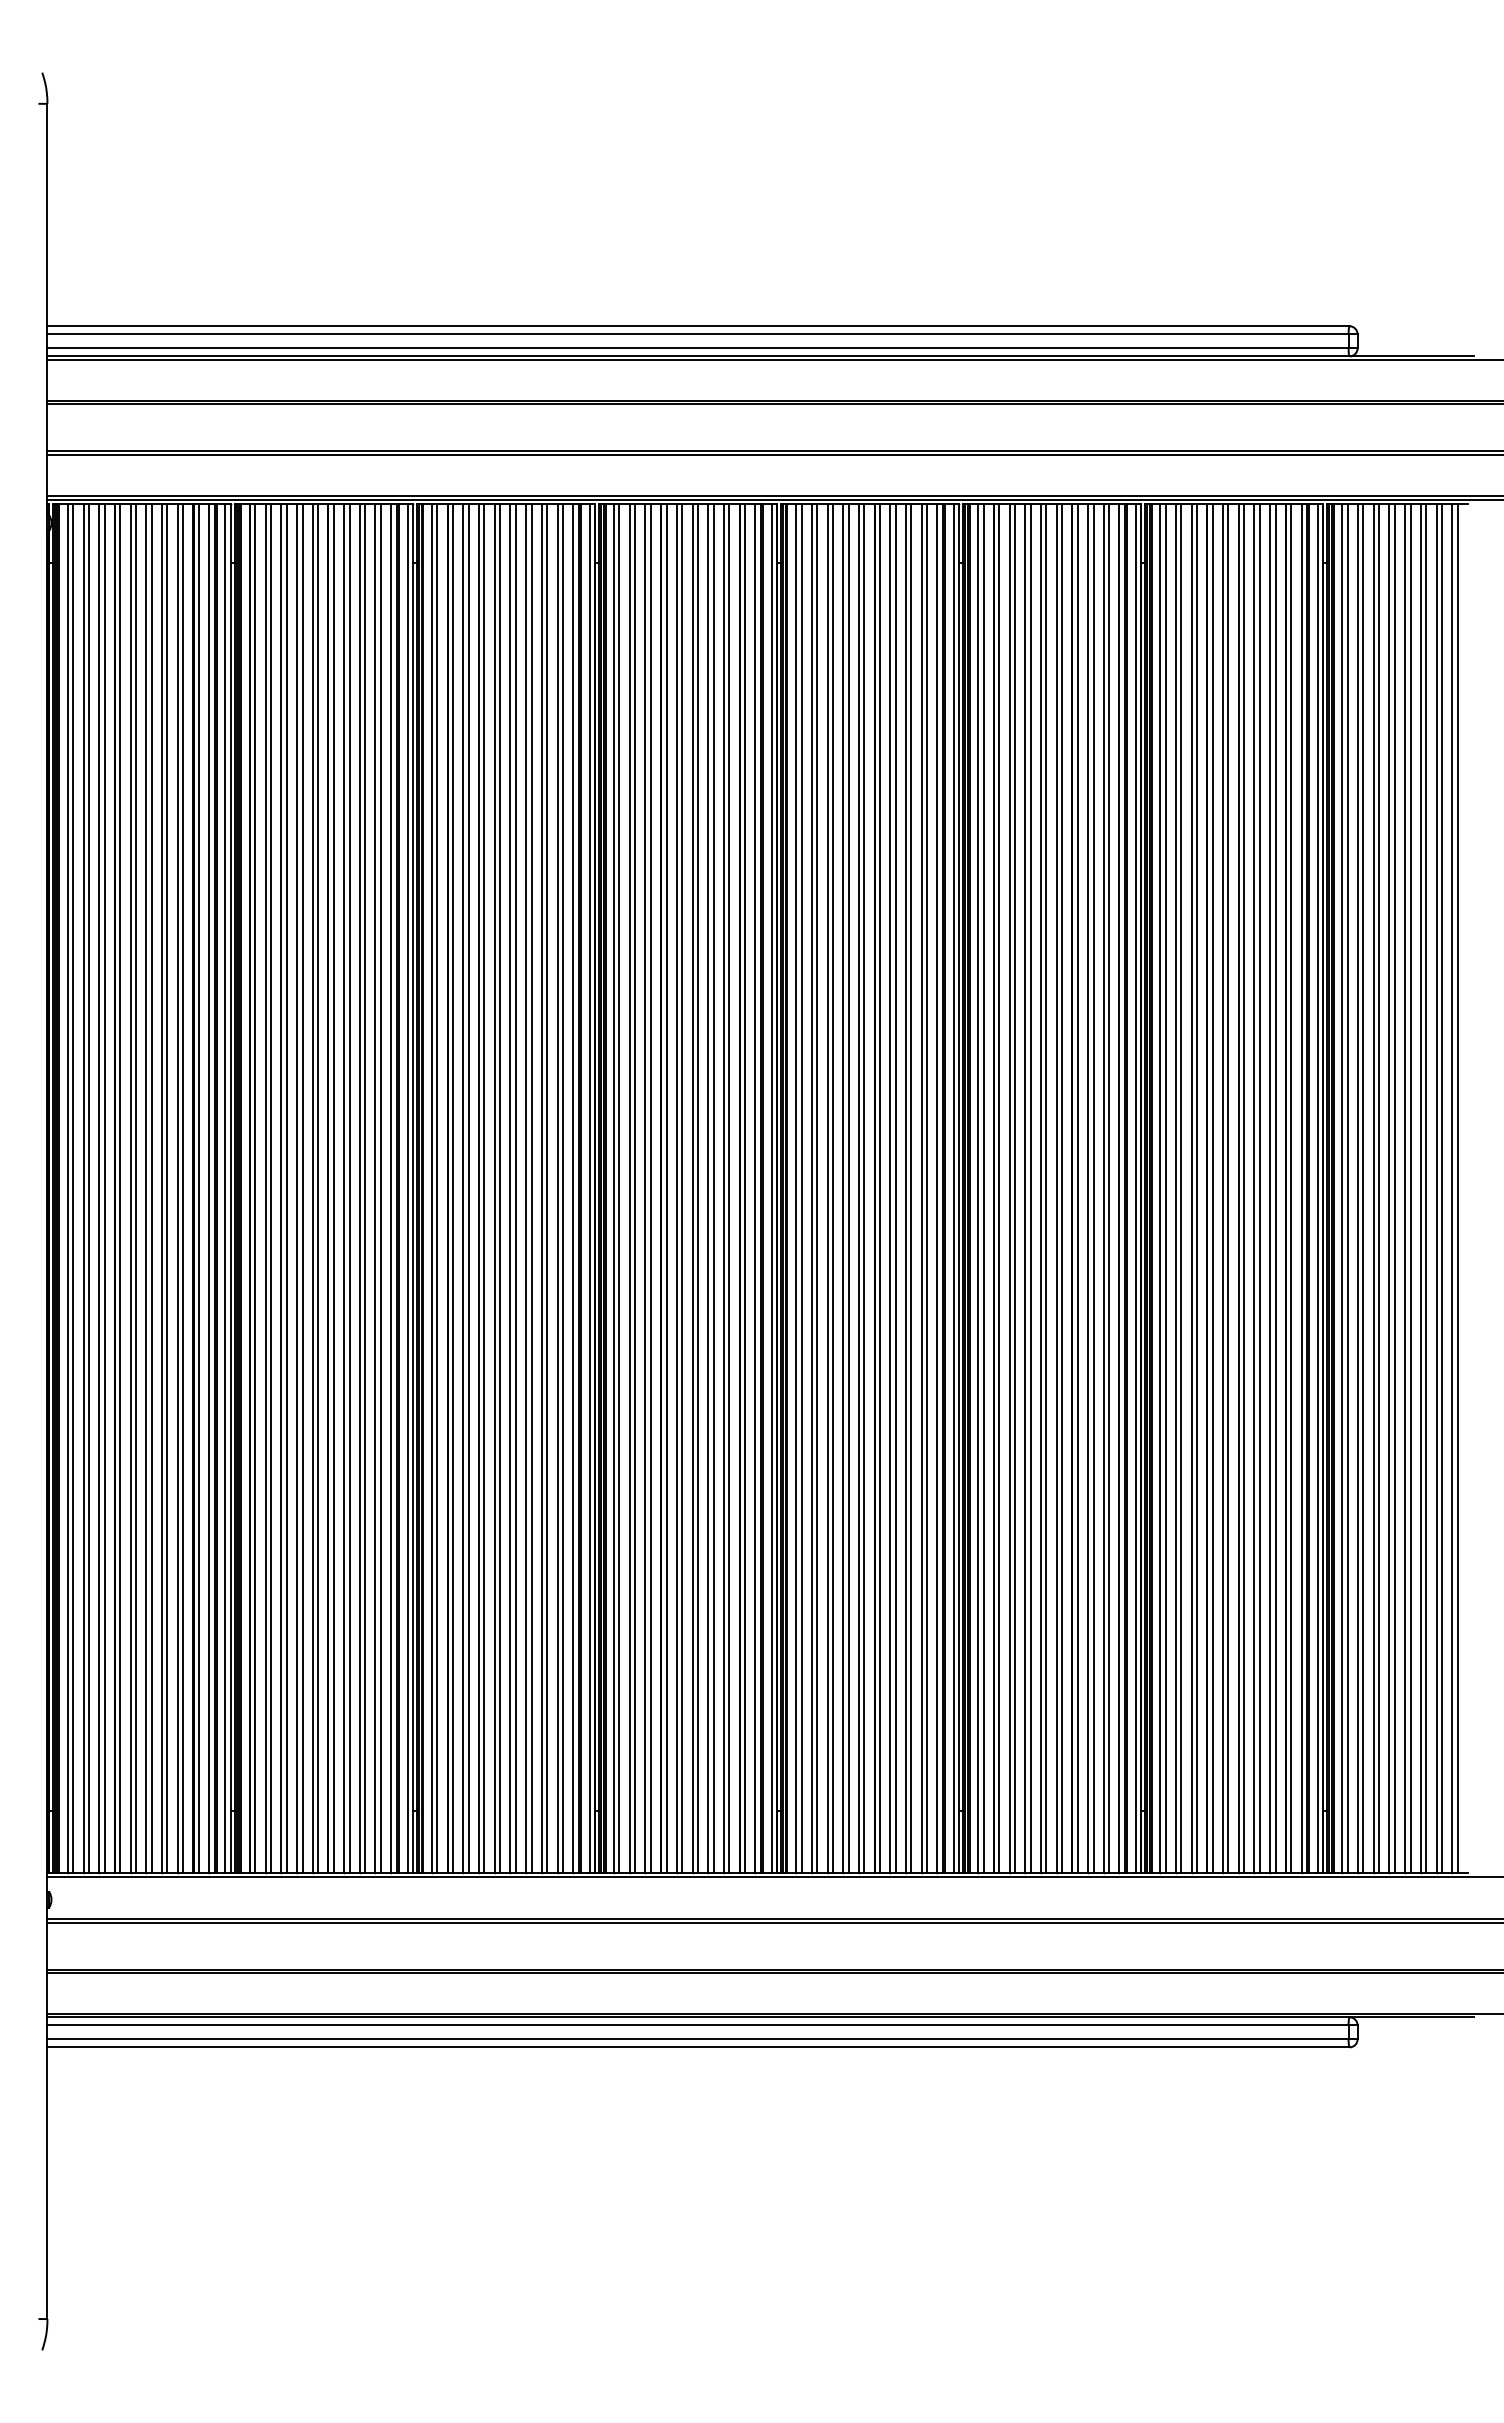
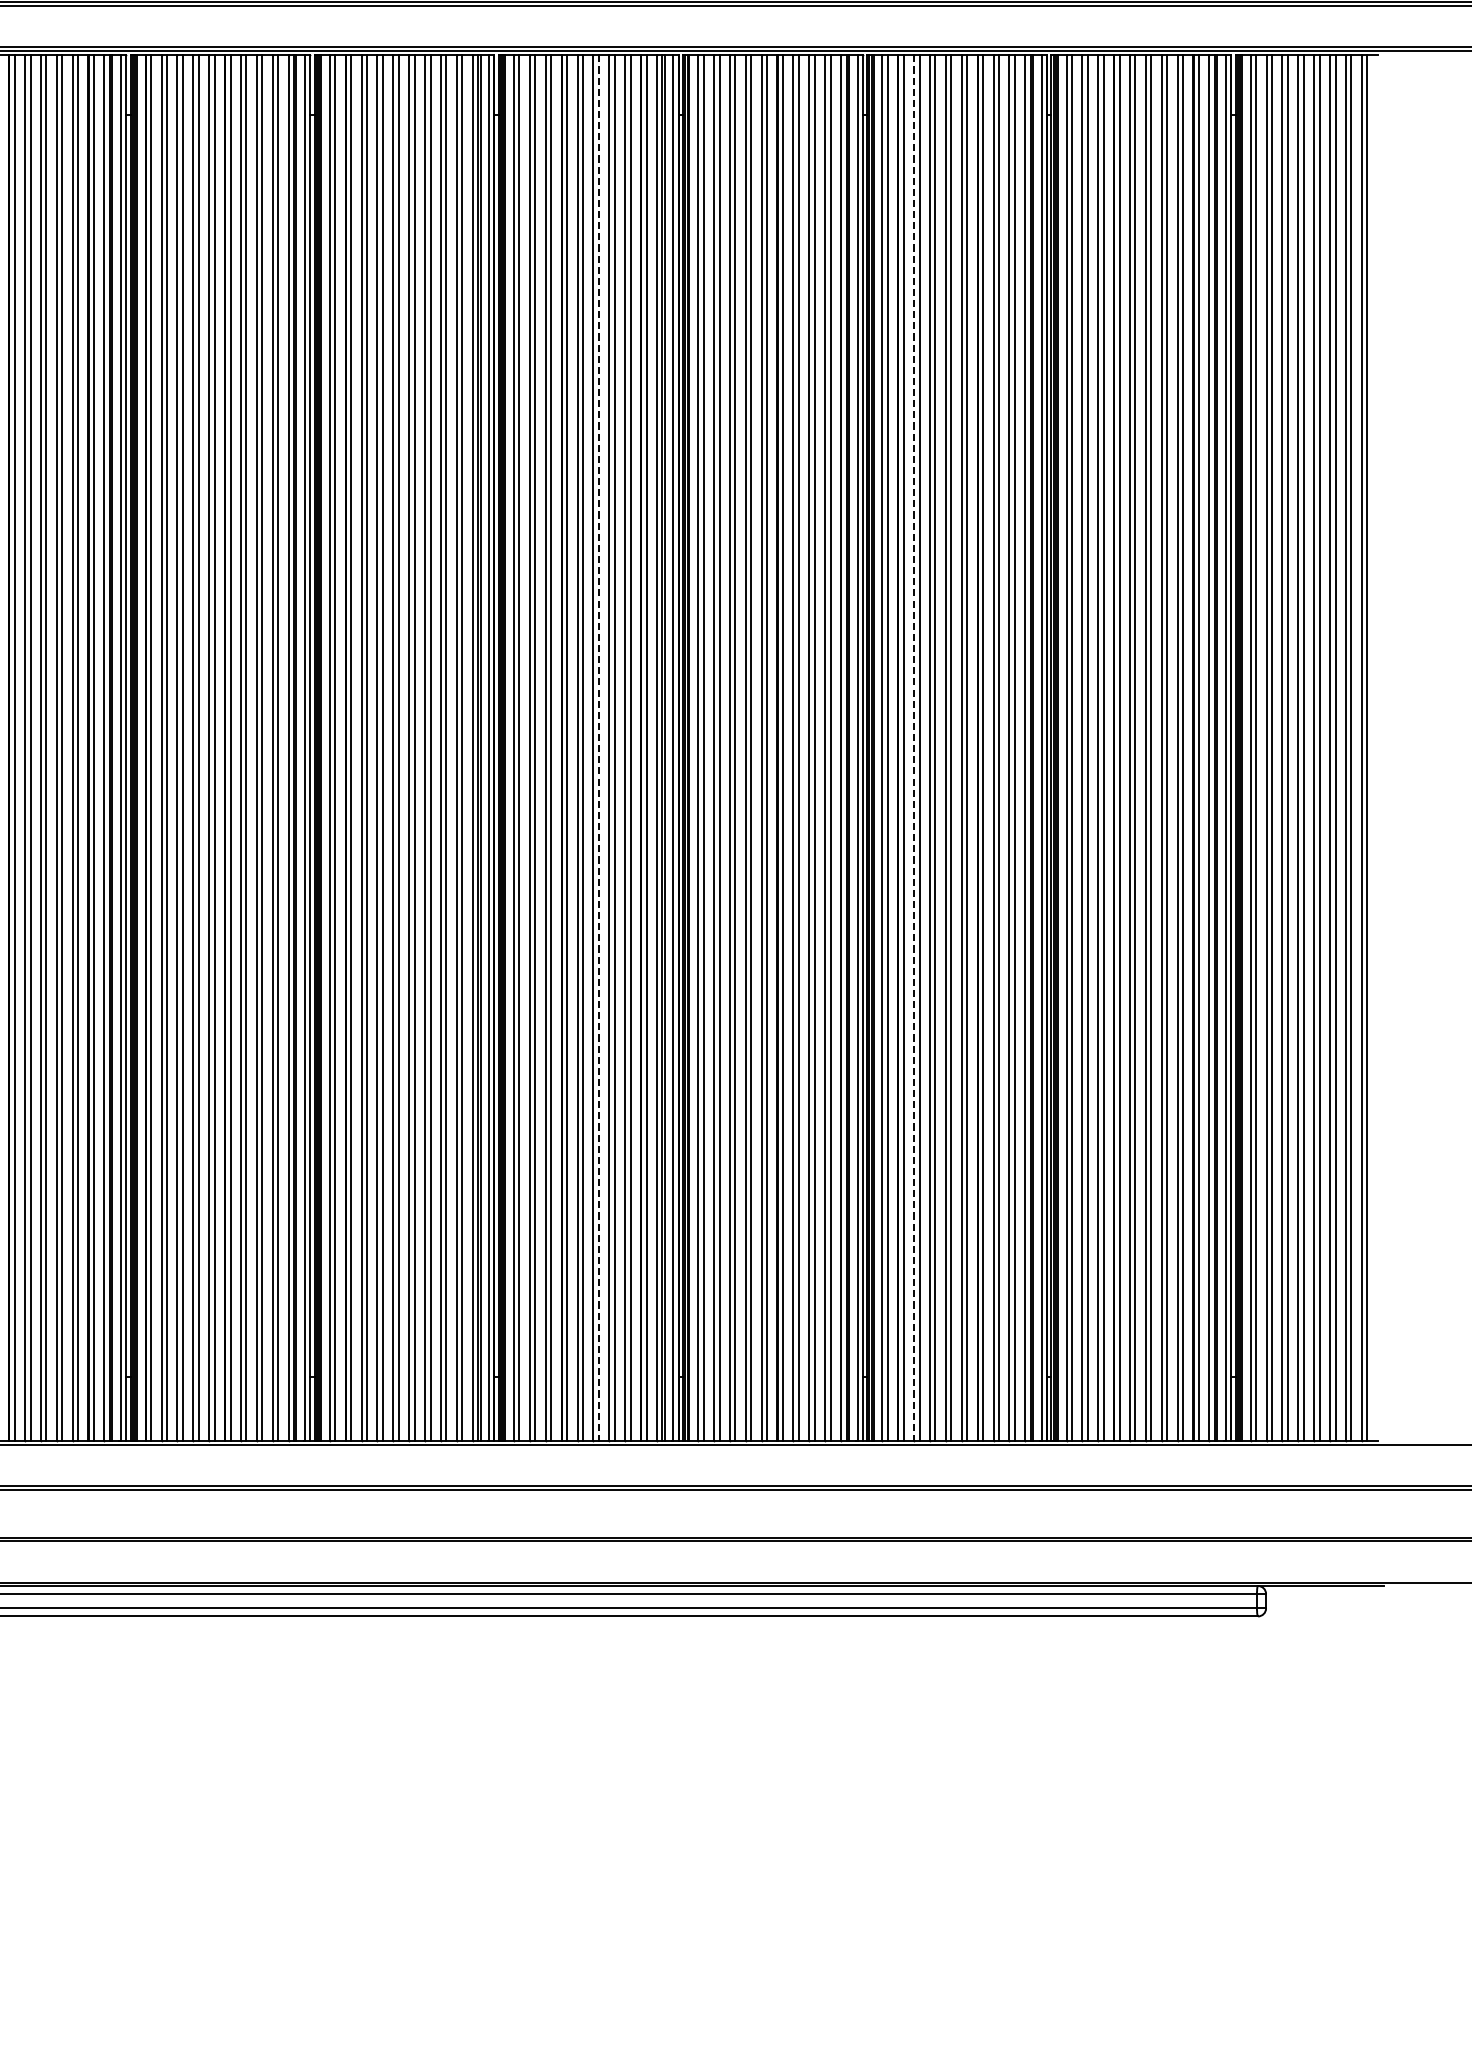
line: (697, 1188) -> (598, 747), solid -> dashed
line: (1009, 1188) -> (913, 747), solid -> dashed

